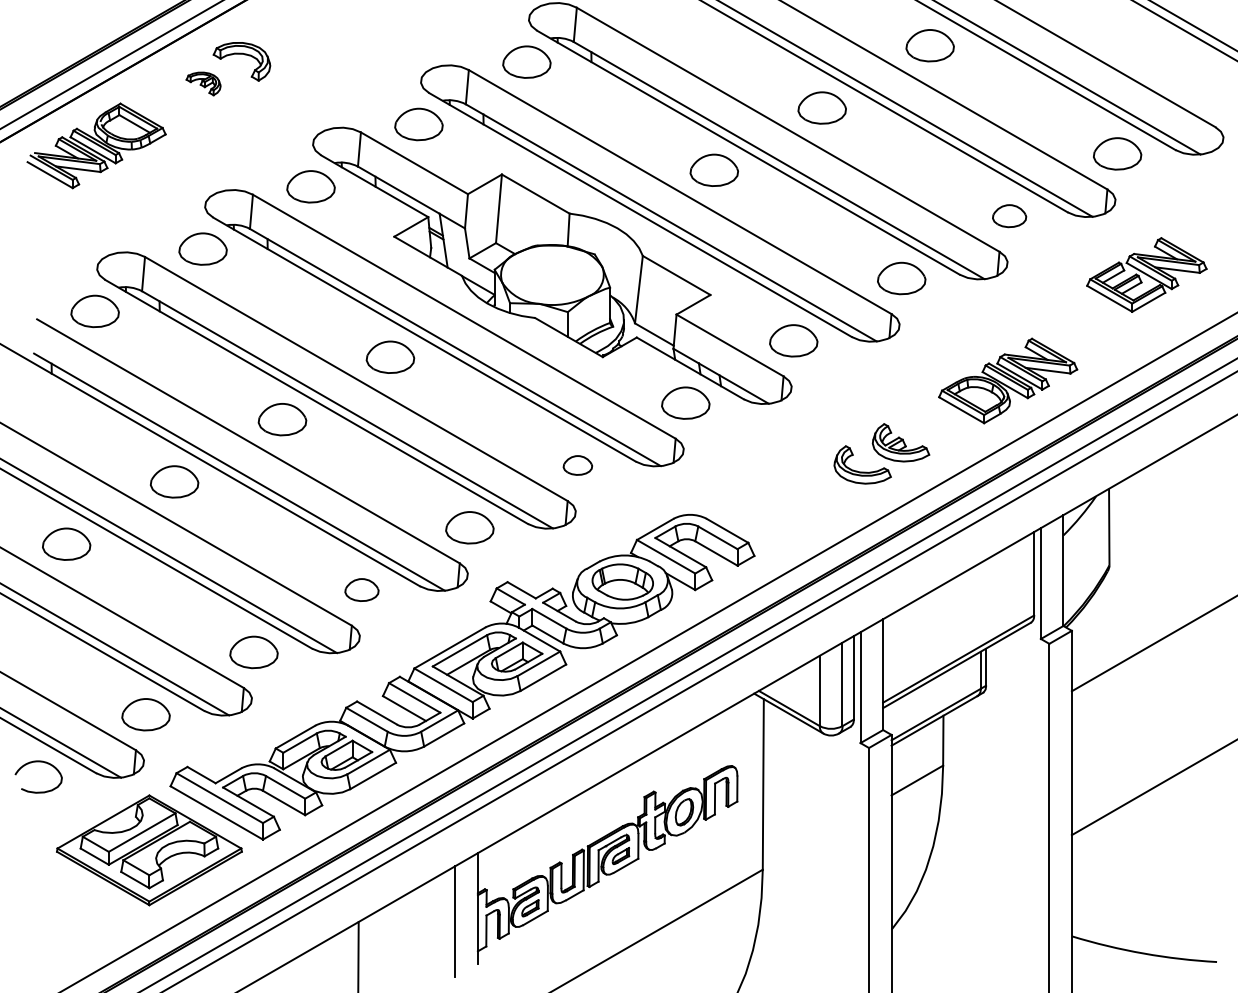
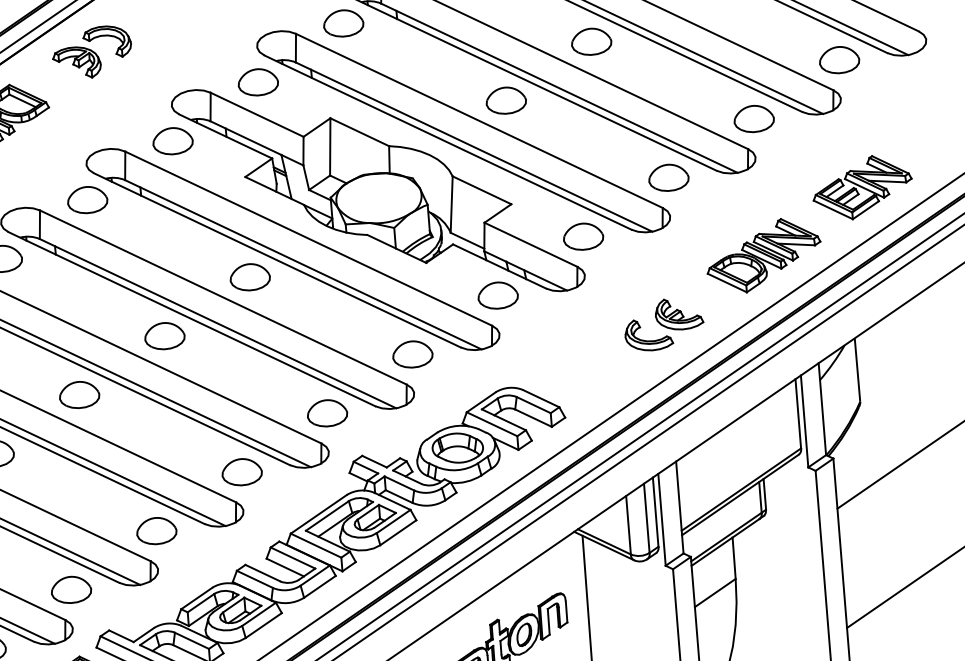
part: (203, 83) -> (76, 62), size x1.67
part: (1009, 215) -> (753, 118), size x1.43
part: (1146, 274) -> (862, 187), moved
part: (577, 465) -> (412, 354), size x1.67
part: (361, 589) -> (241, 471), size x1.43

